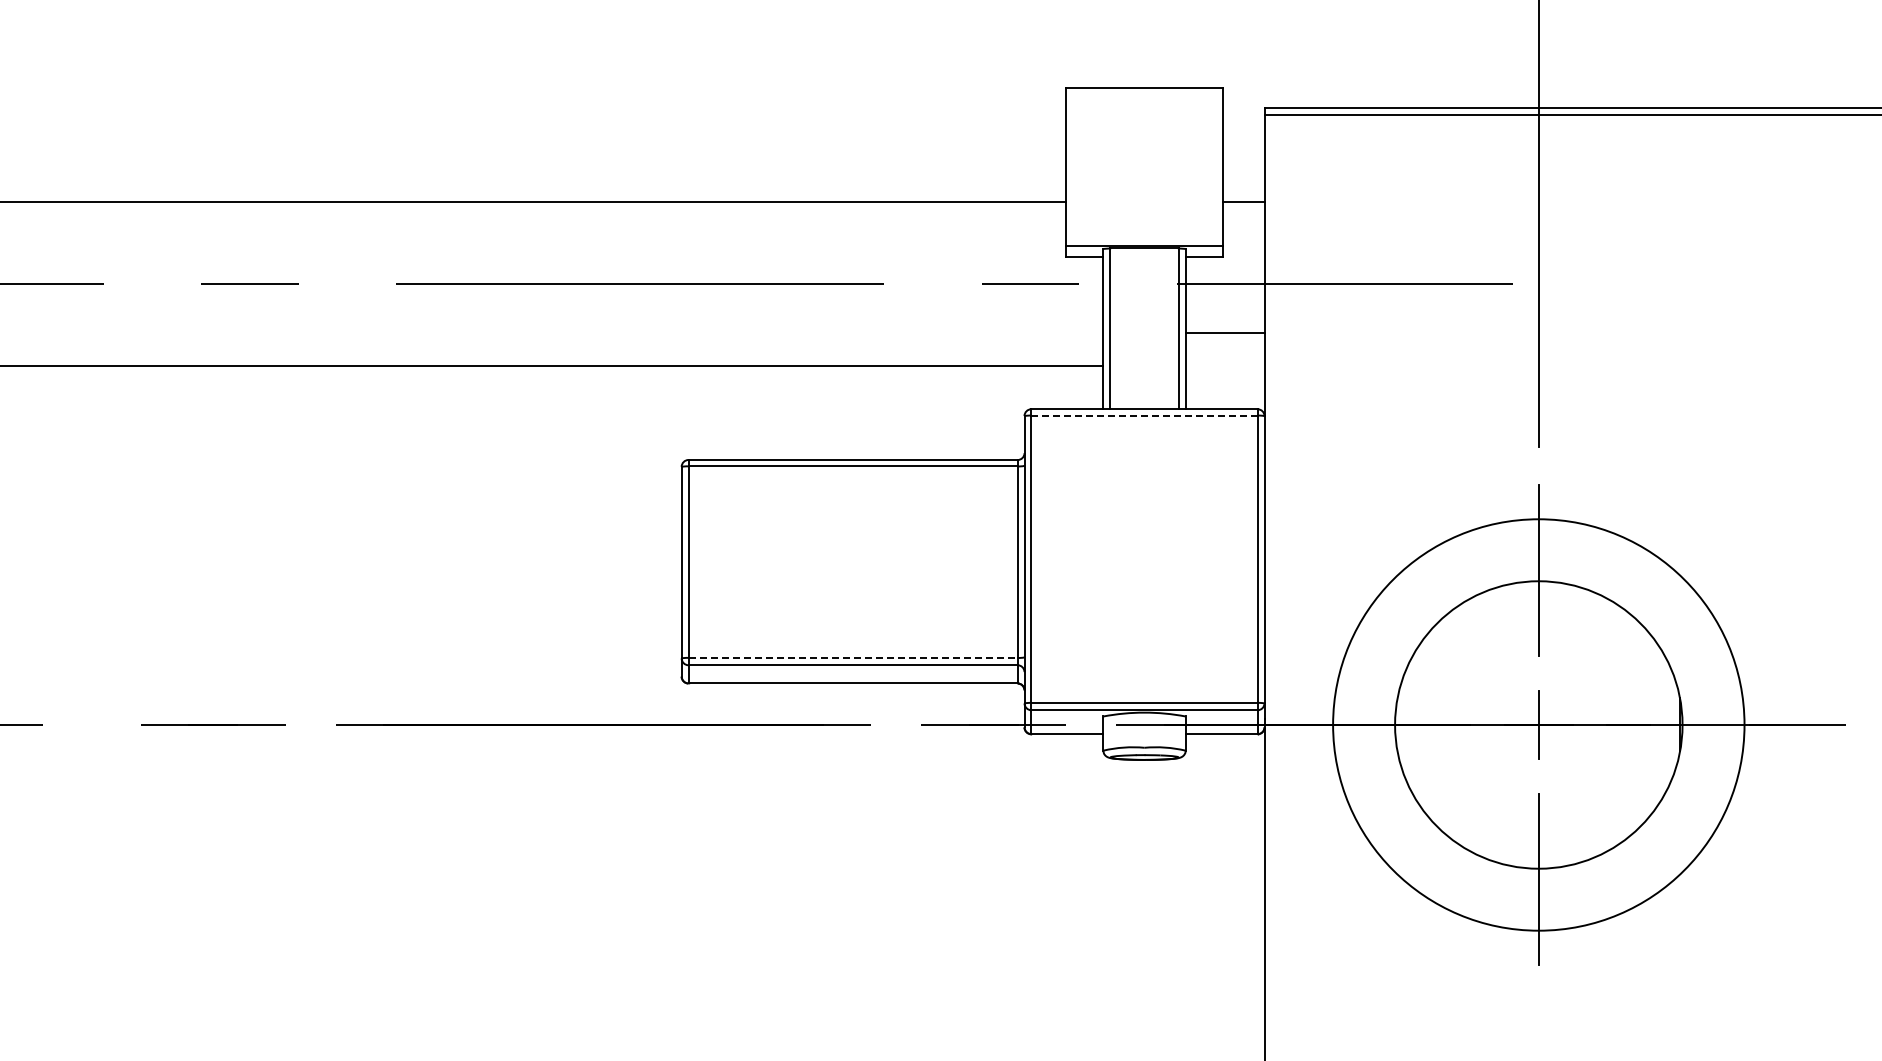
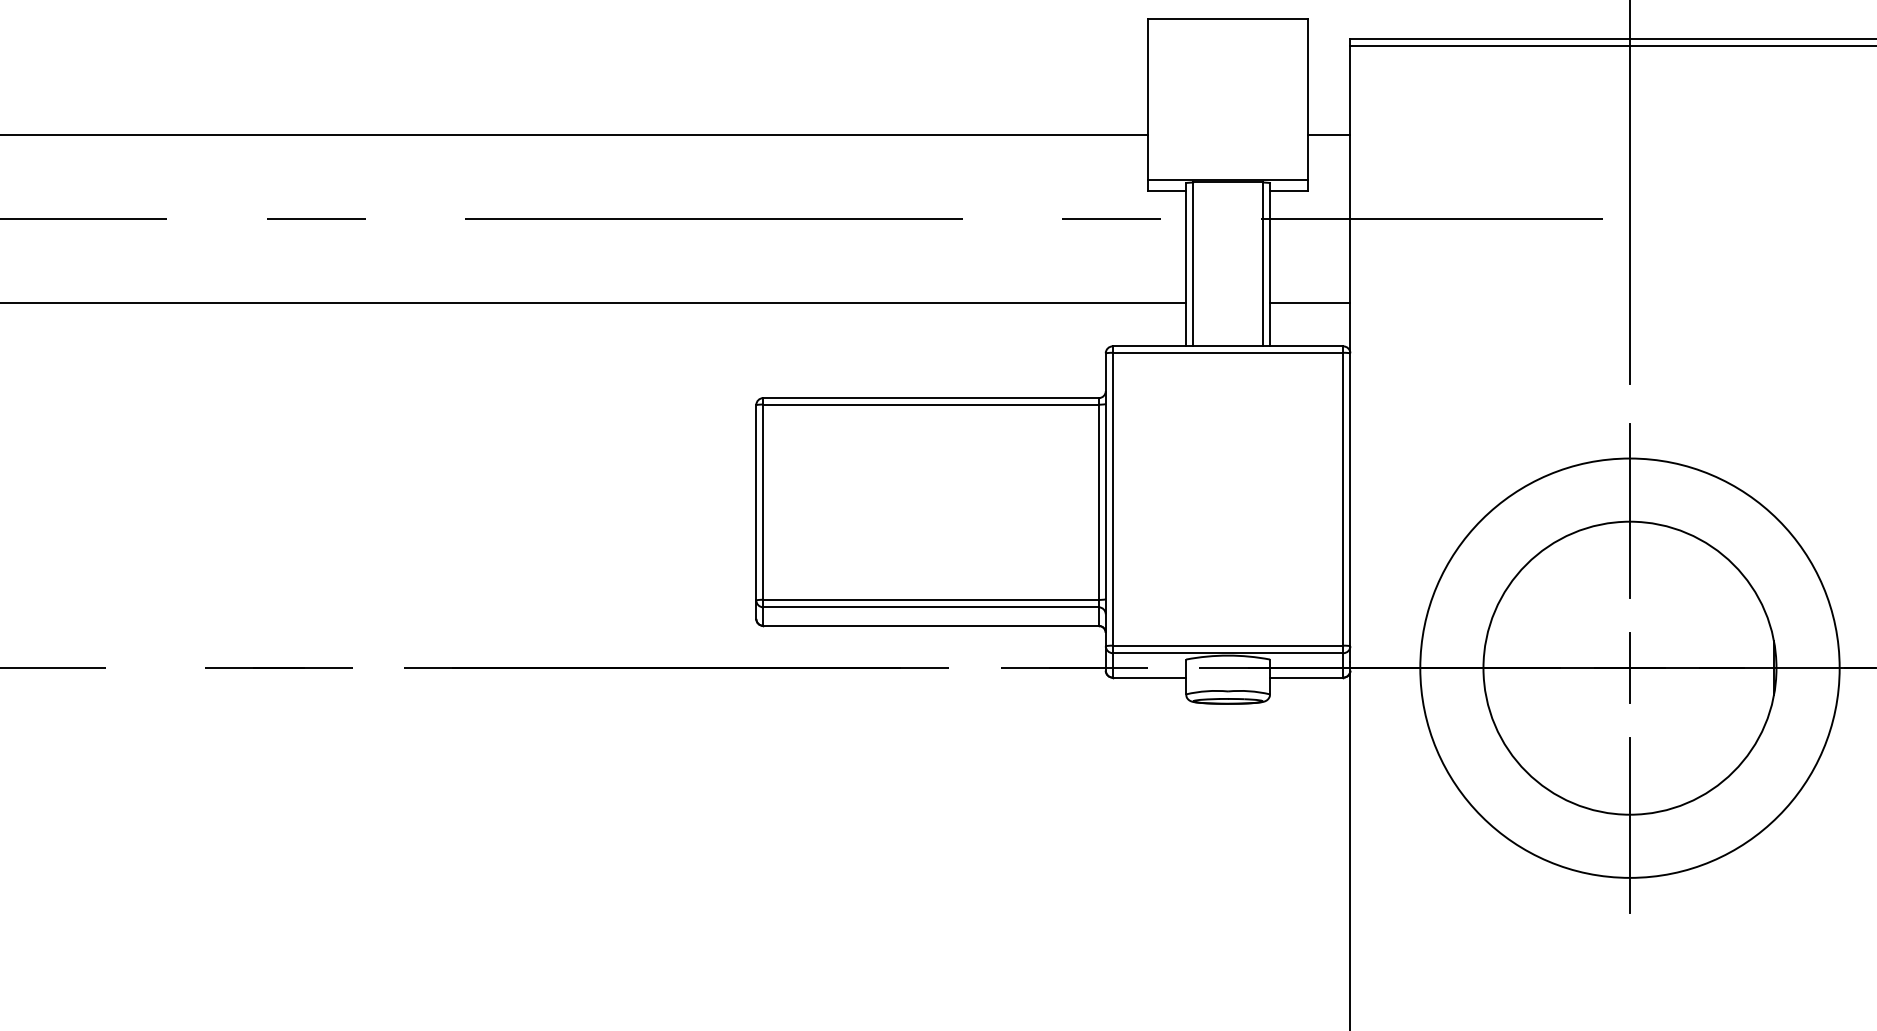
line: (1224, 333) -> (1309, 302), moved
line: (1144, 415) -> (1228, 352), dashed -> solid
line: (853, 657) -> (931, 599), dashed -> solid

